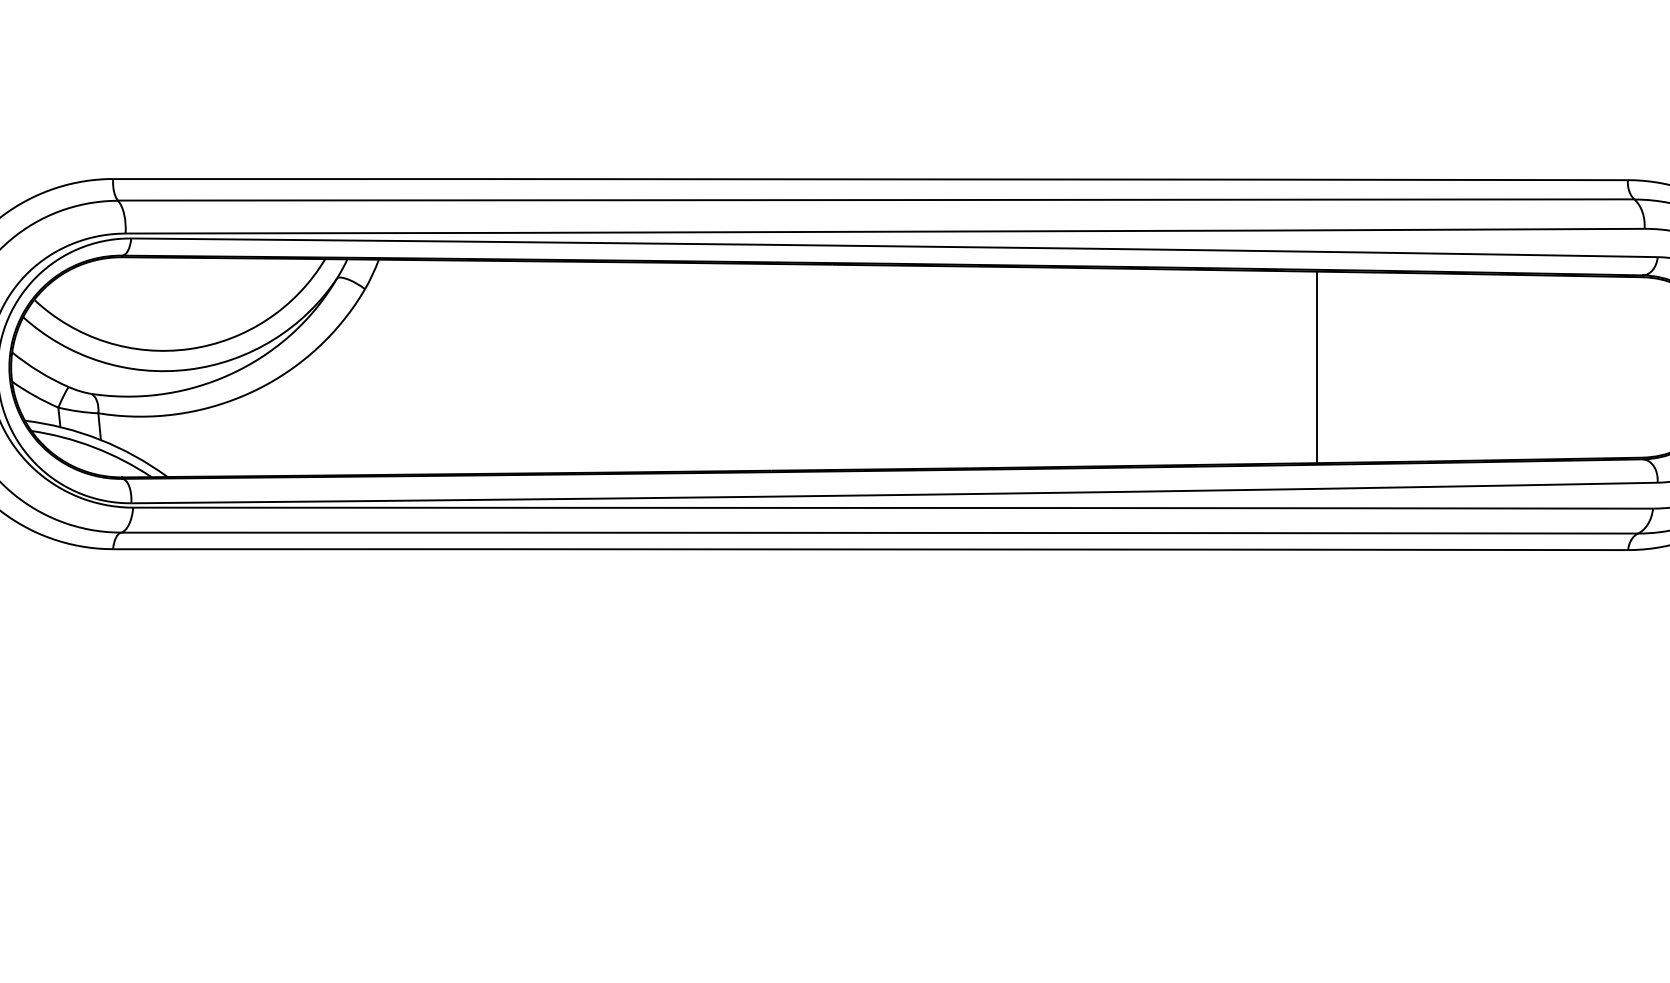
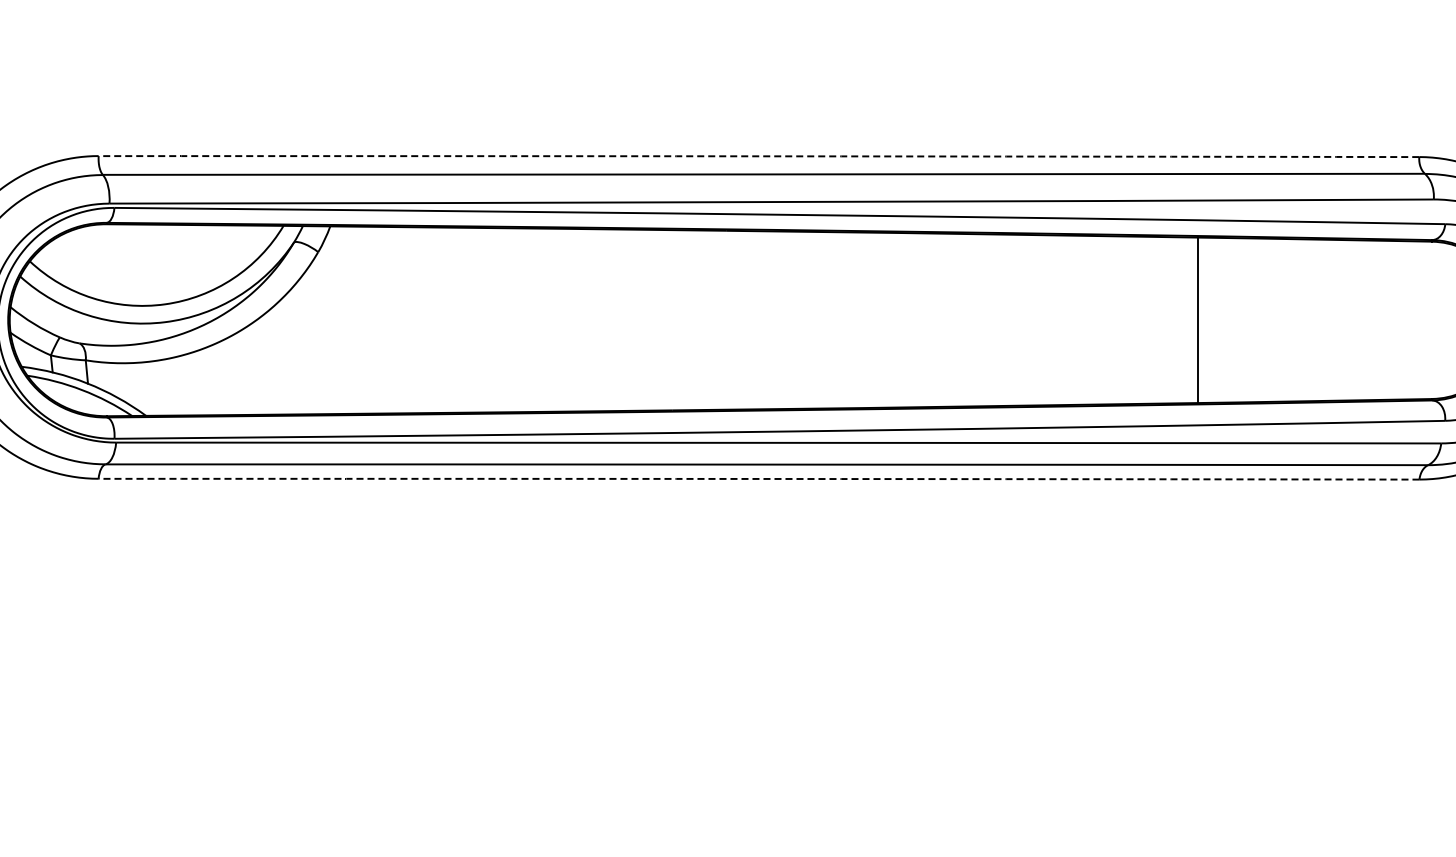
arc: (869, 179) -> (758, 156), solid -> dashed
line: (1317, 366) -> (1198, 319), moved
arc: (871, 548) -> (759, 478), solid -> dashed

